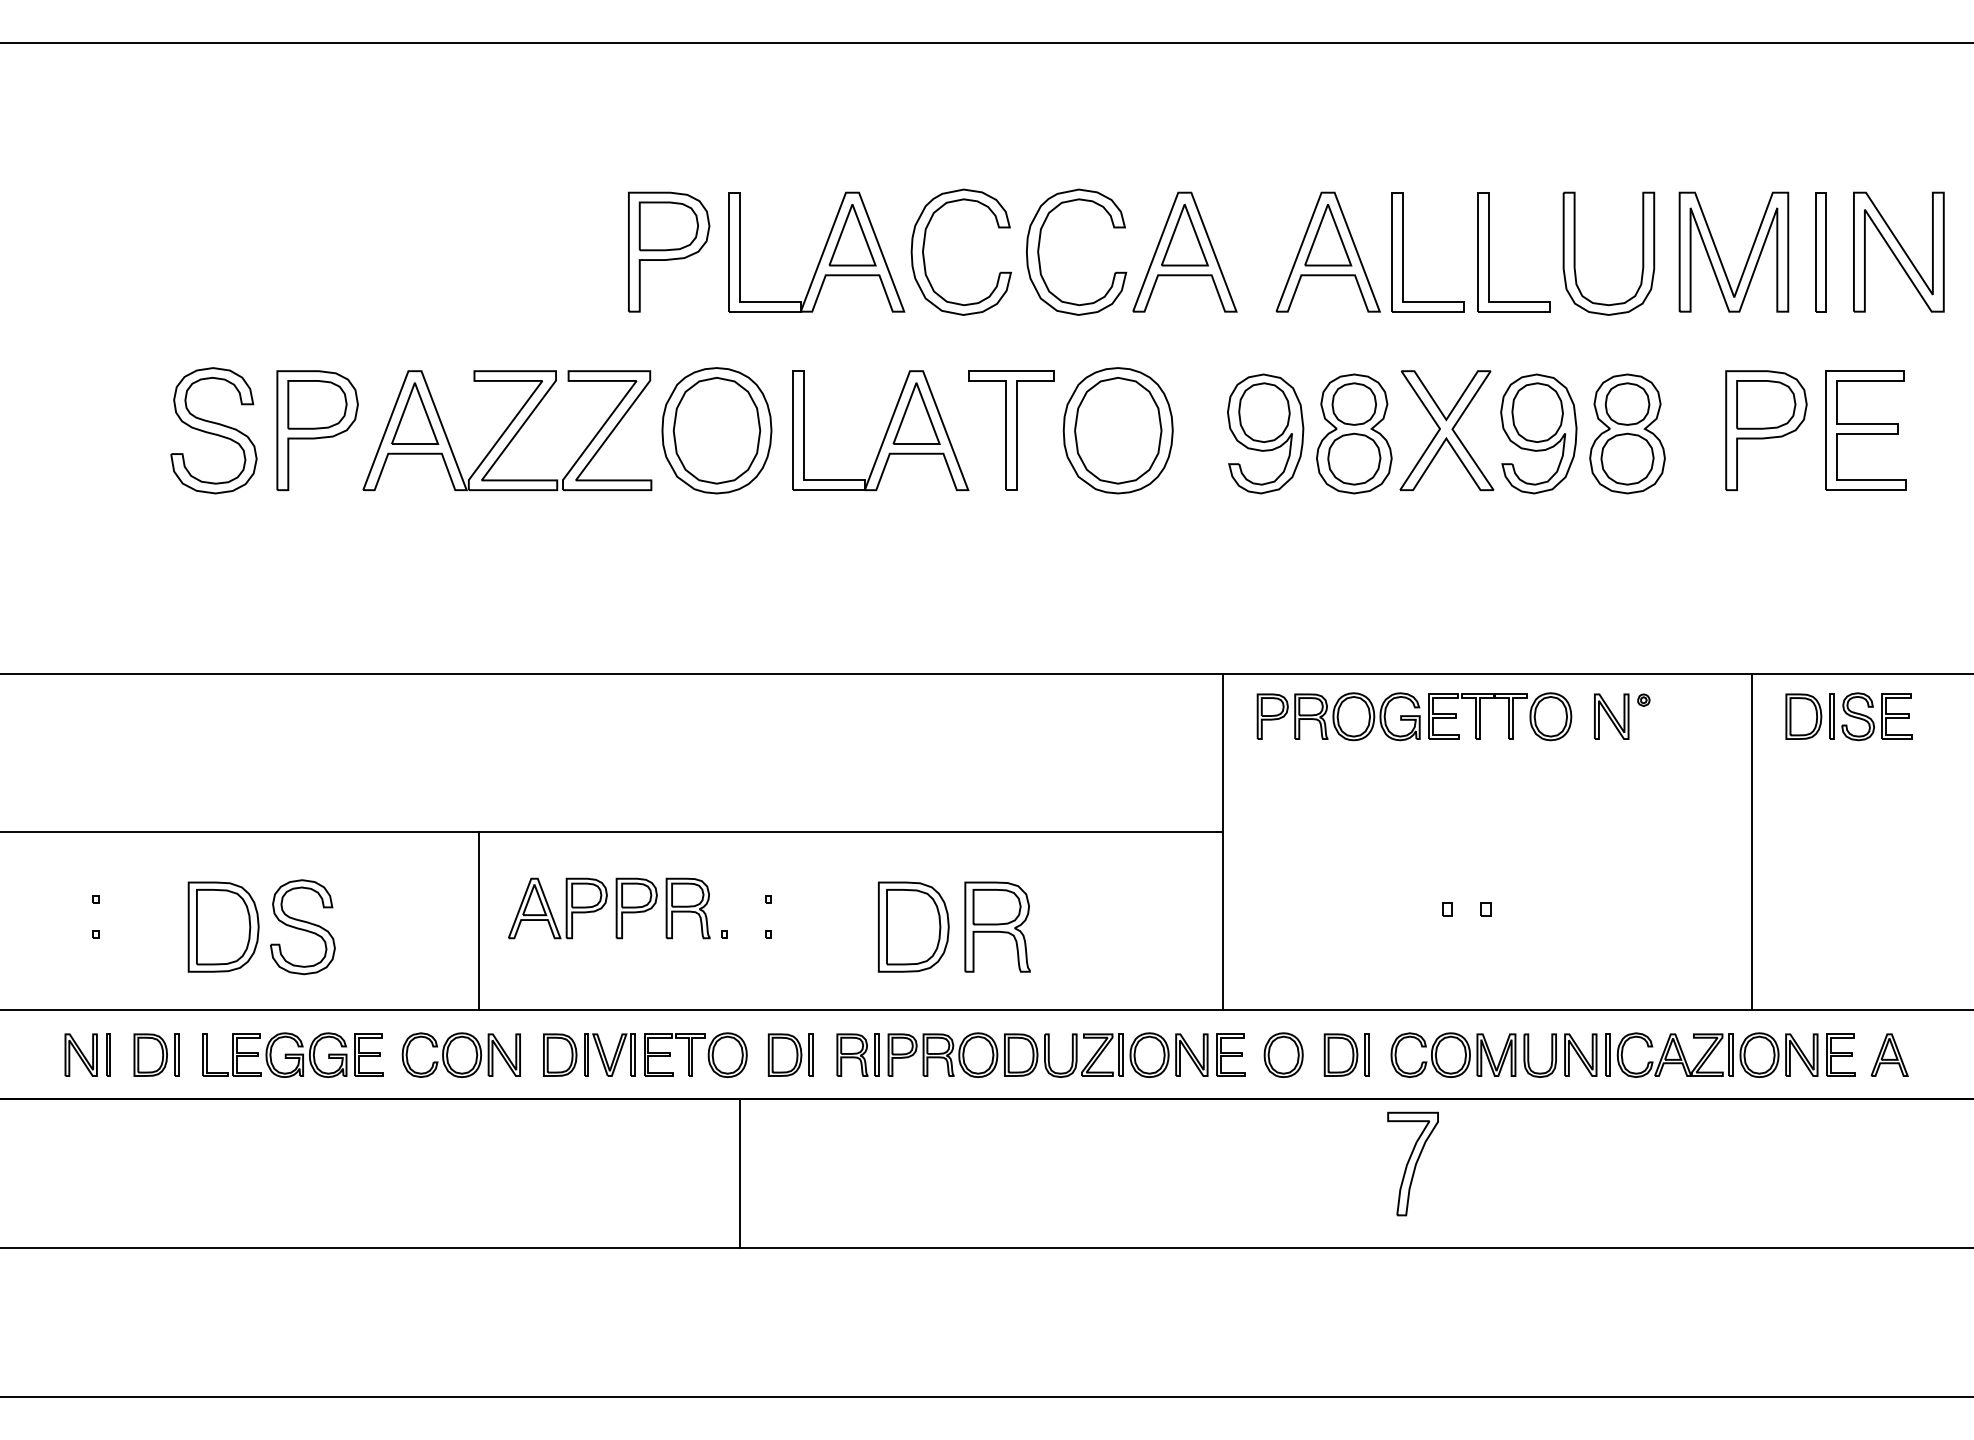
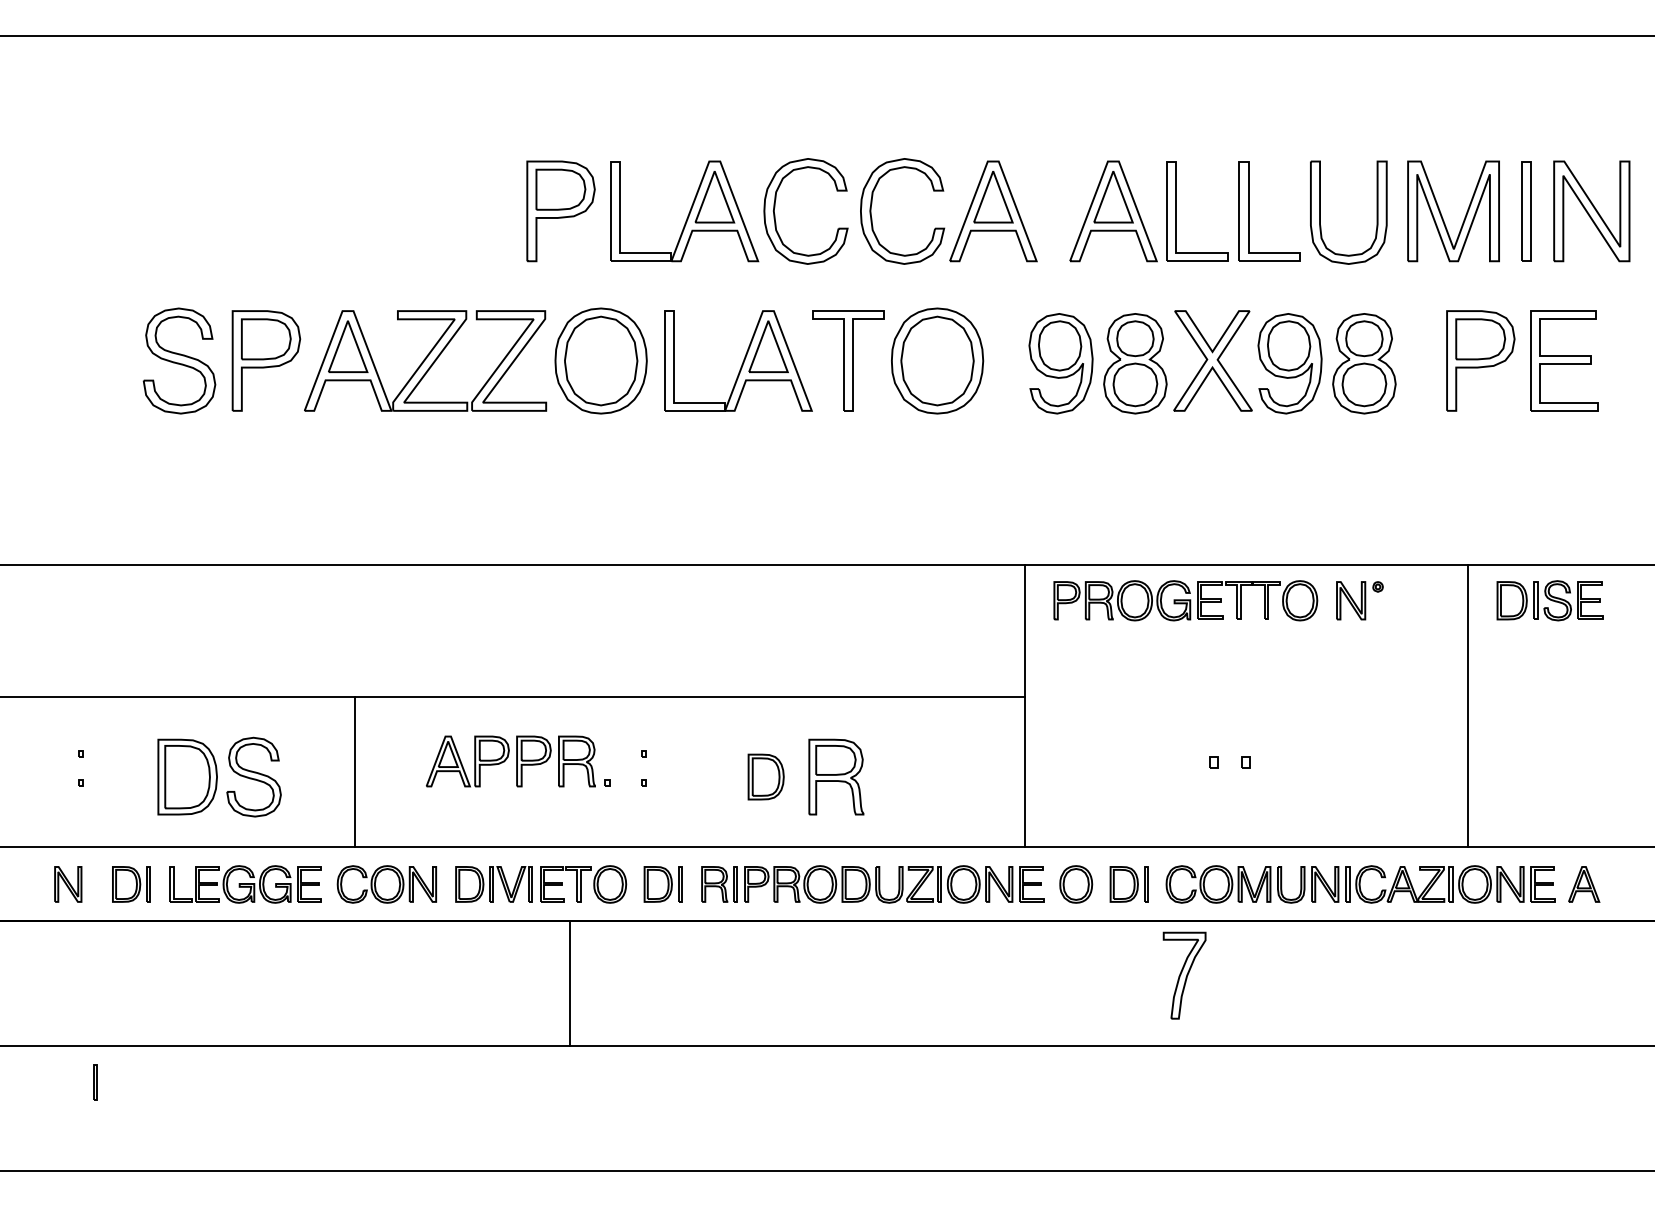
line: (479, 920) -> (355, 771), moved
part: (913, 926) -> (765, 776), size x0.6
line: (107, 1054) -> (94, 1081), moved
line: (739, 1173) -> (569, 983), moved

